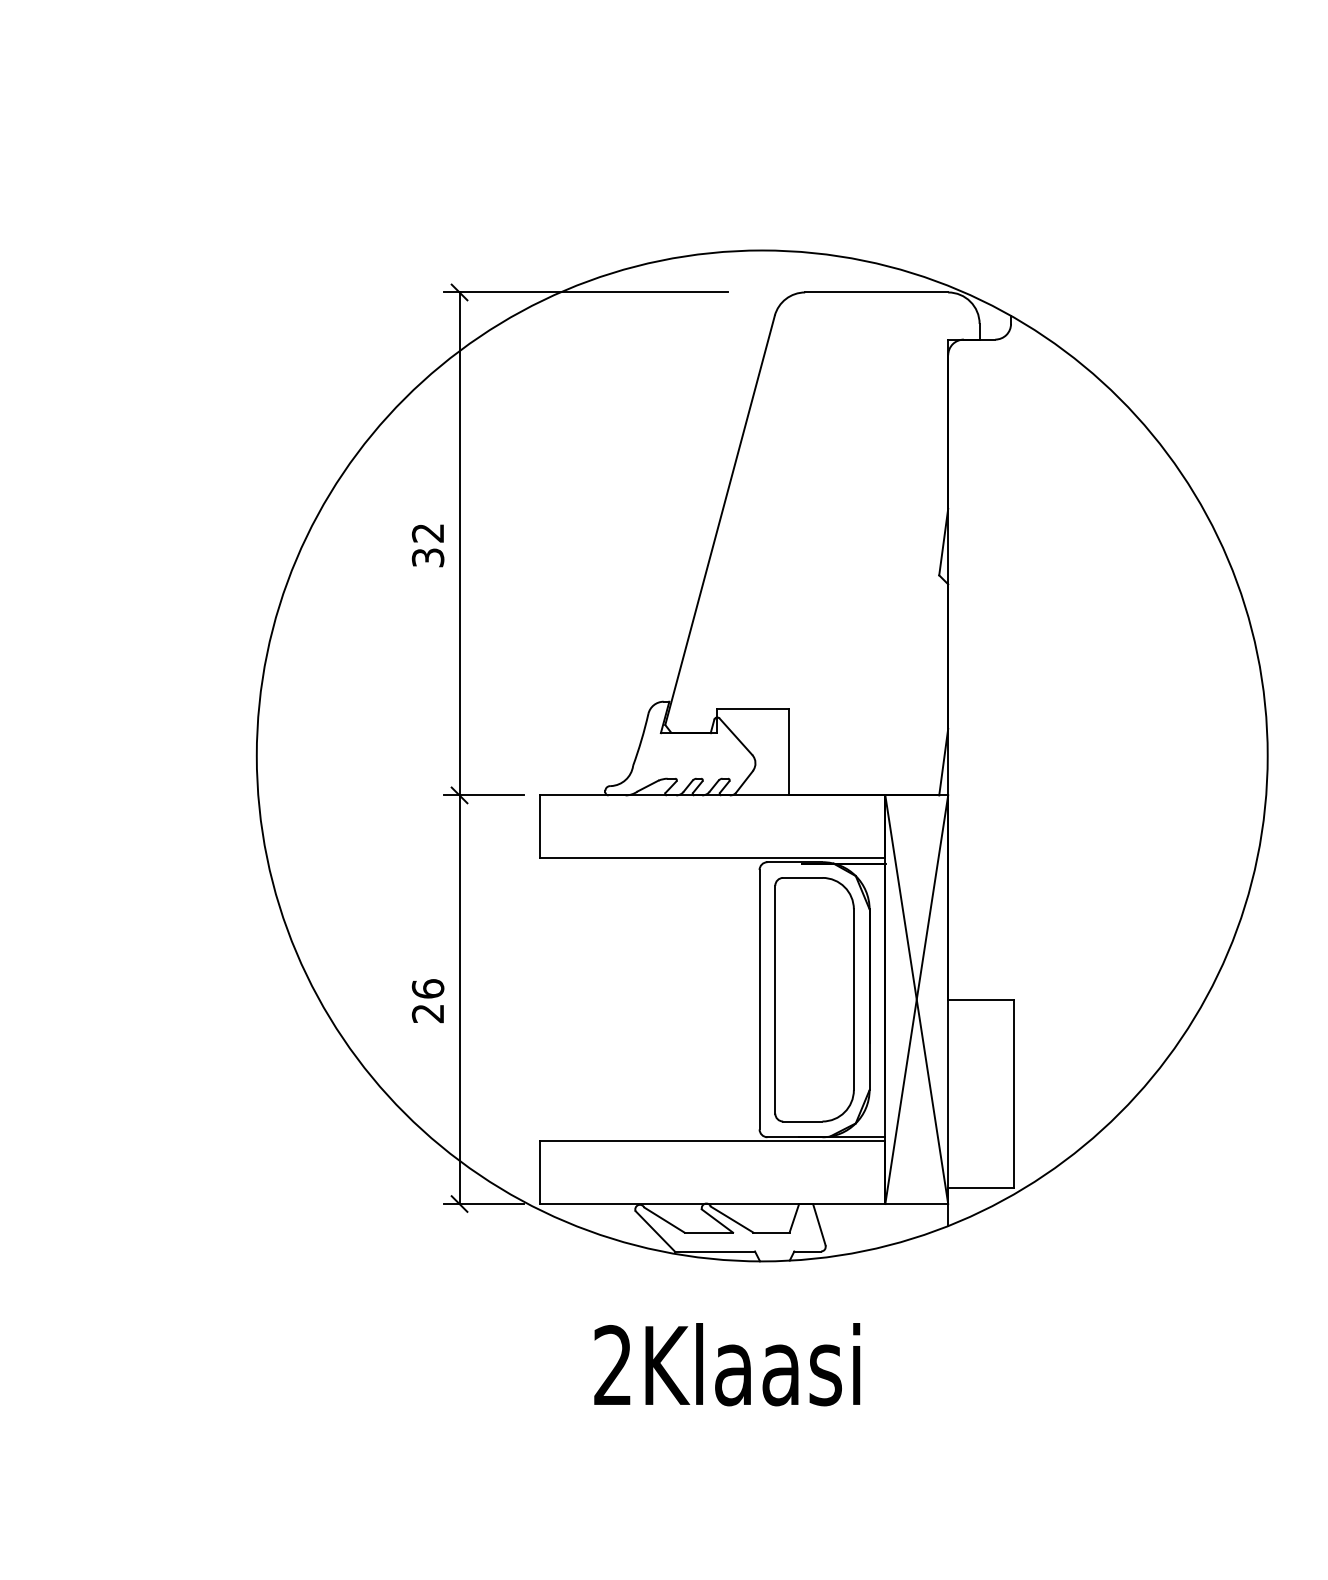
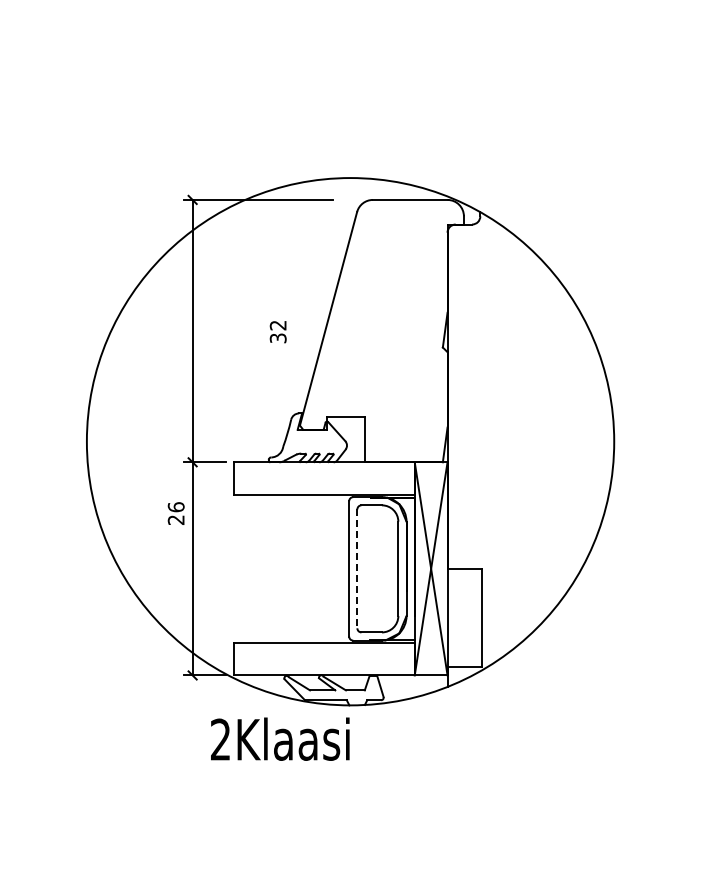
text: (426, 546) -> (277, 332), moved
text: (426, 1000) -> (175, 513), moved
line: (775, 1000) -> (357, 569), solid -> dashed
text: (727, 1363) -> (280, 738), moved

